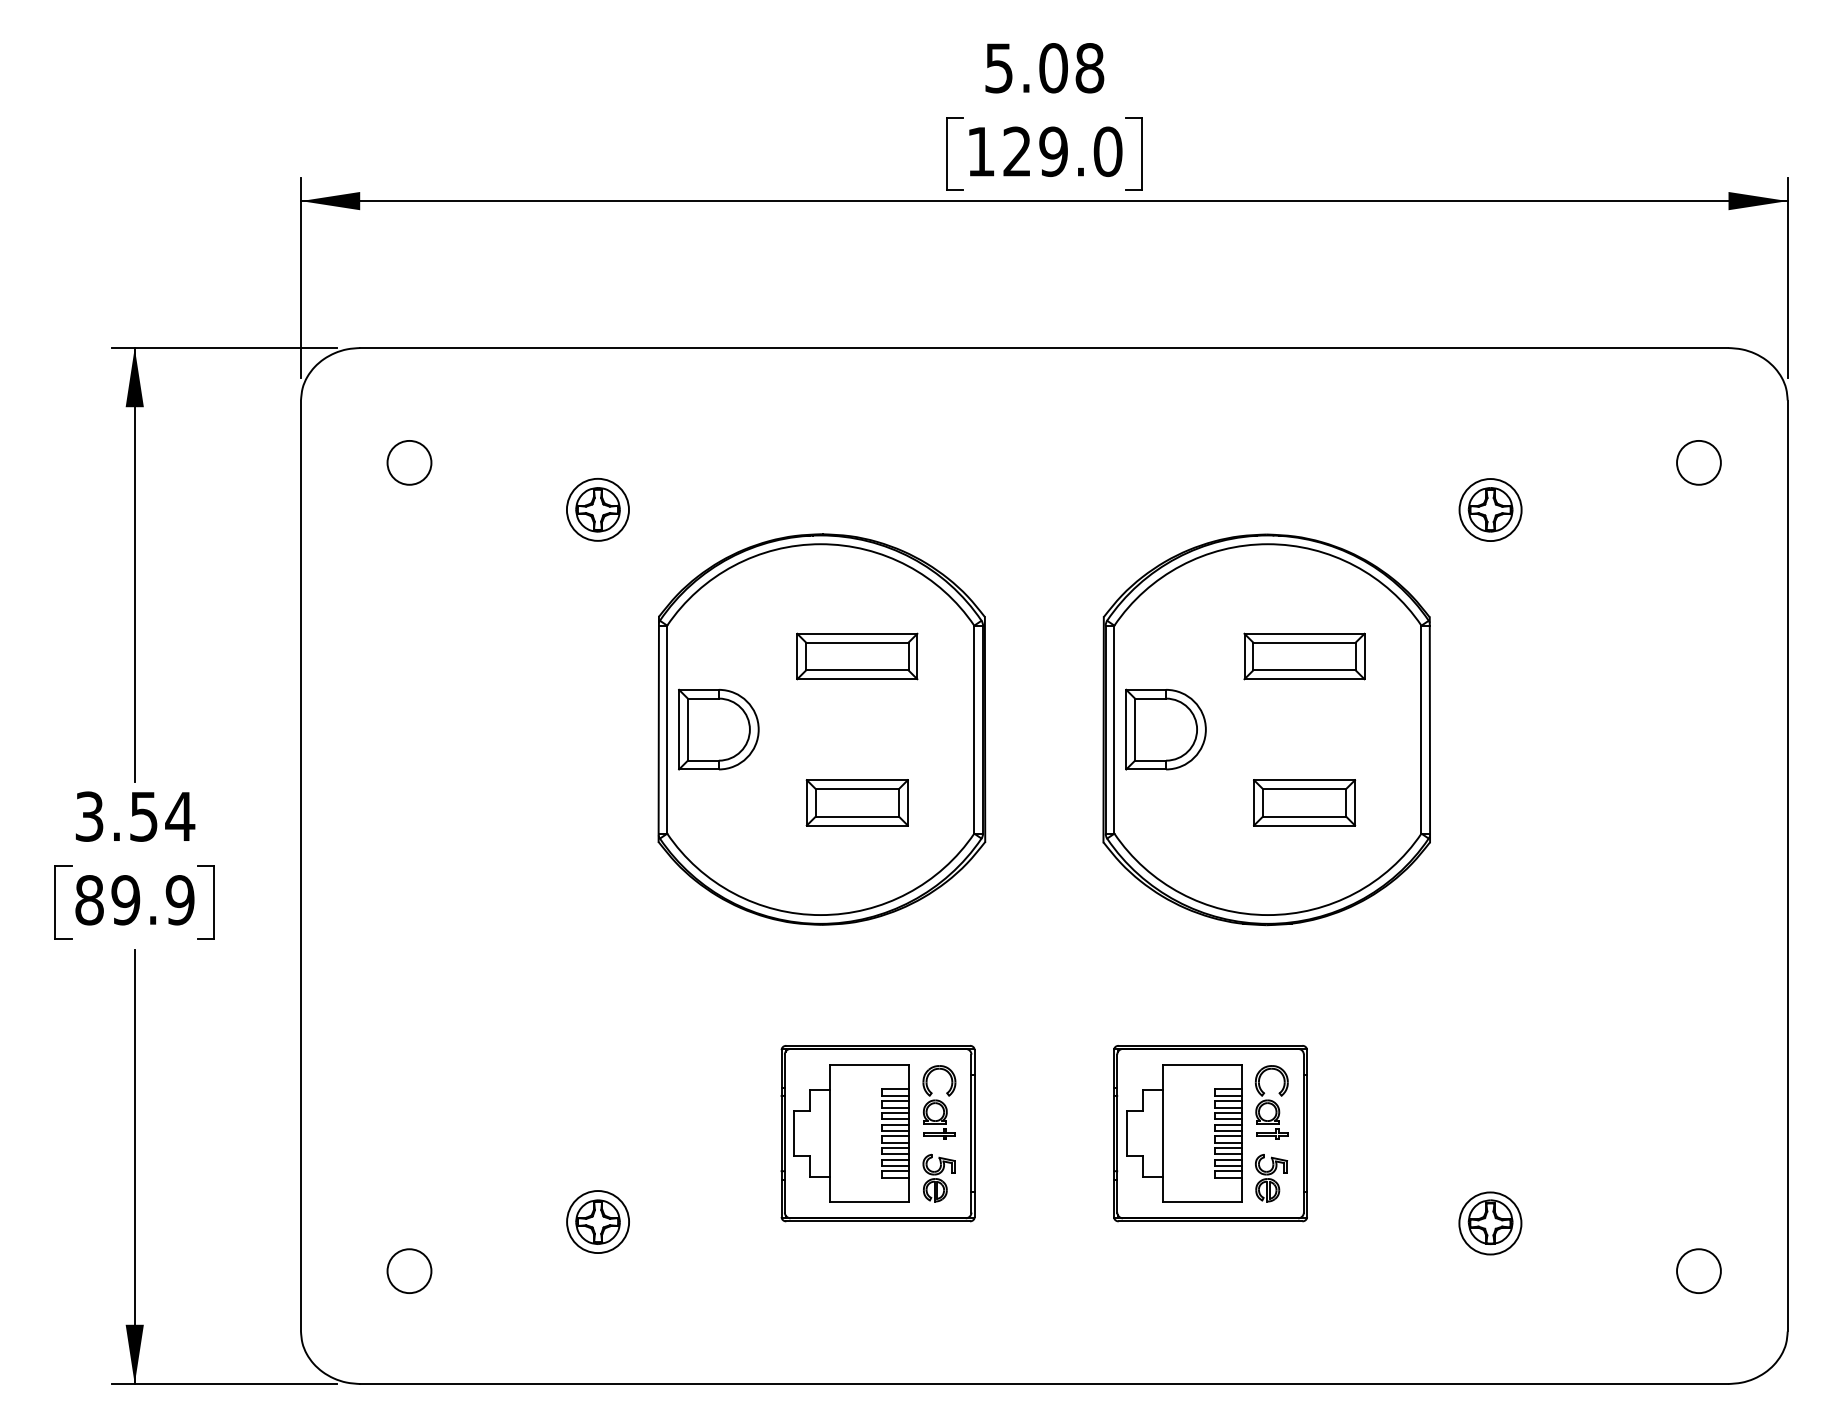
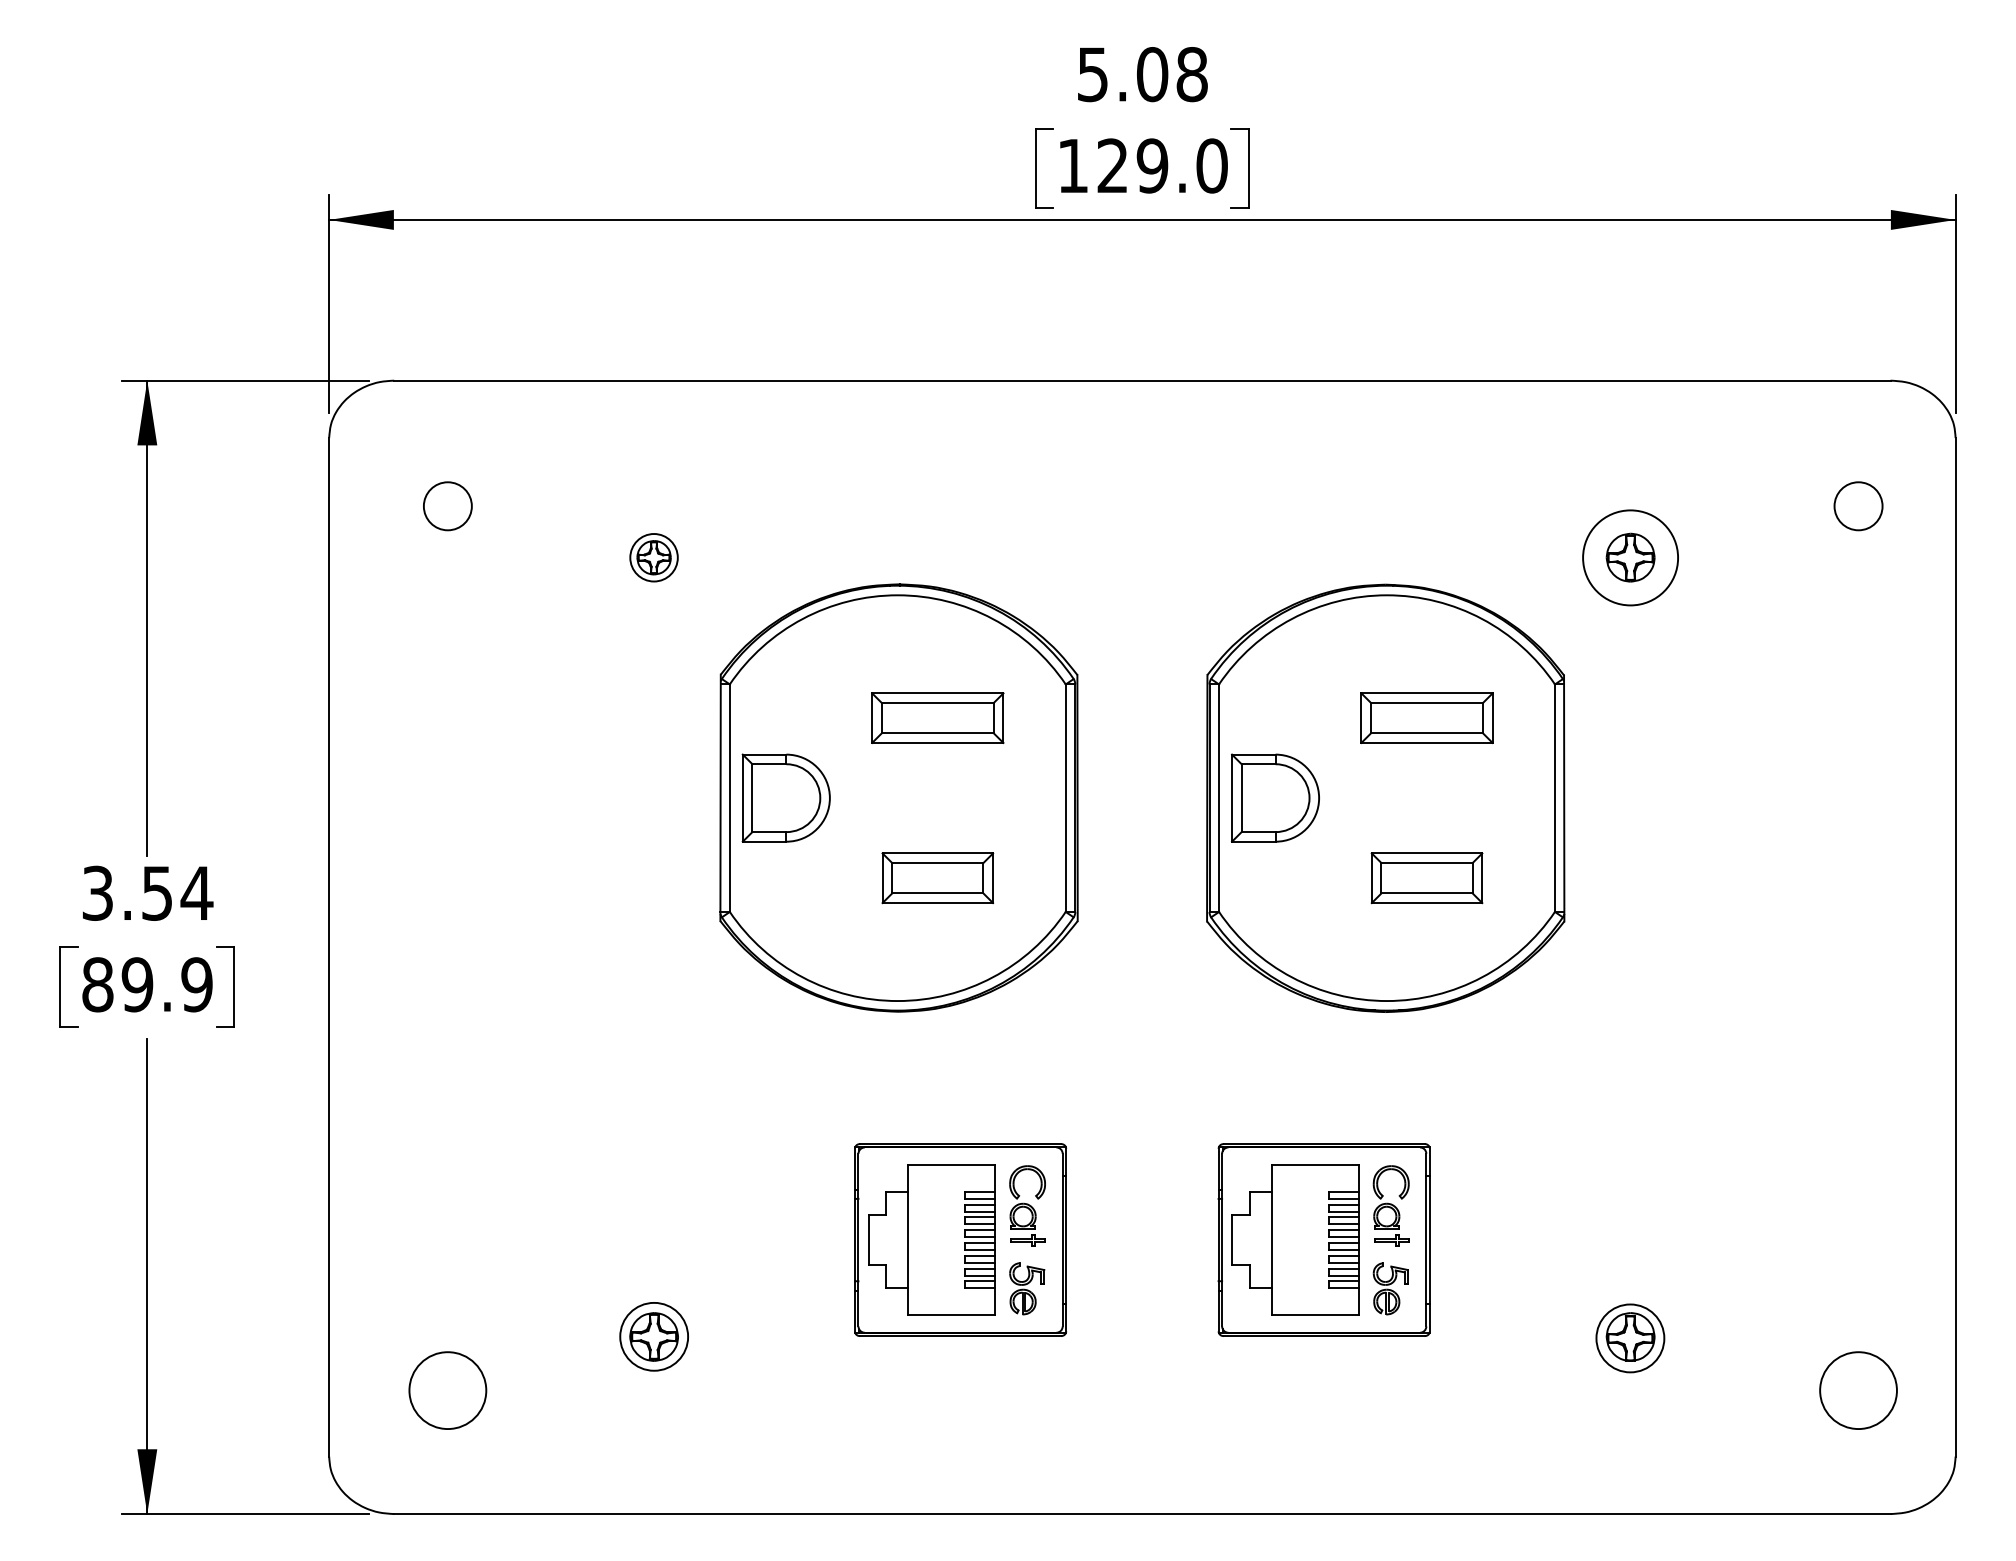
part: (597, 509) -> (653, 557), size x0.7
circle: (1490, 510) -> (1630, 558), size x1.4
circle: (409, 1271) -> (447, 1390), size x1.6
circle: (1698, 1271) -> (1858, 1390), size x1.6

